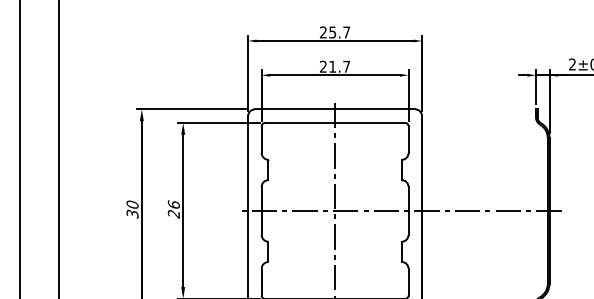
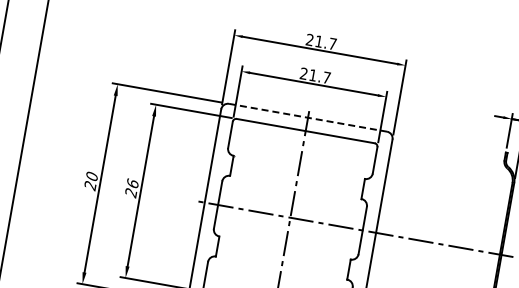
text: (332, 32) -> (318, 41), 25.7 -> 21.7
line: (335, 109) -> (308, 117), solid -> dashed
text: (132, 213) -> (90, 185), 30 -> 20

